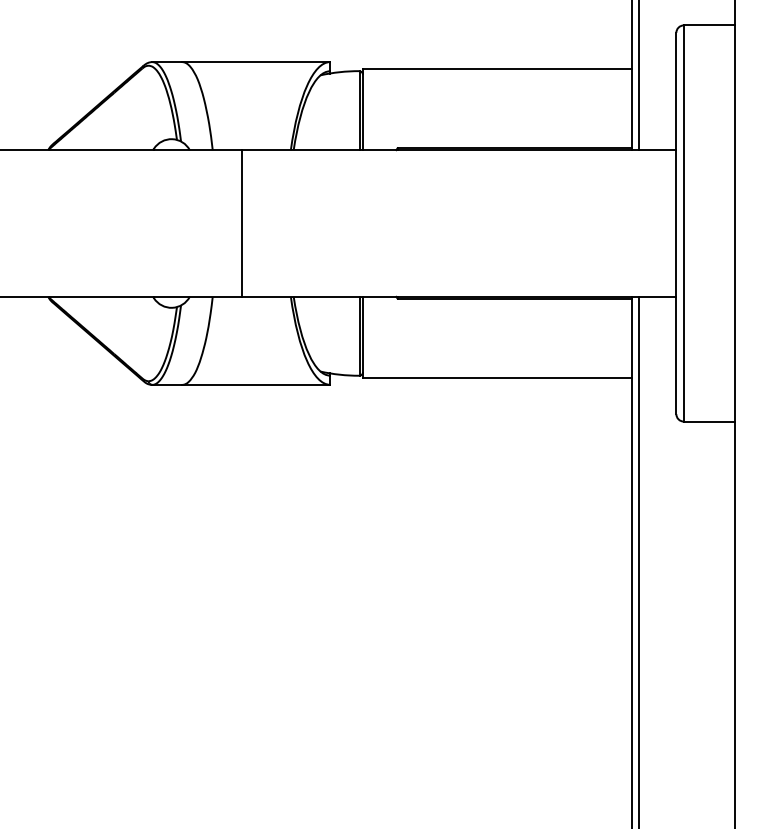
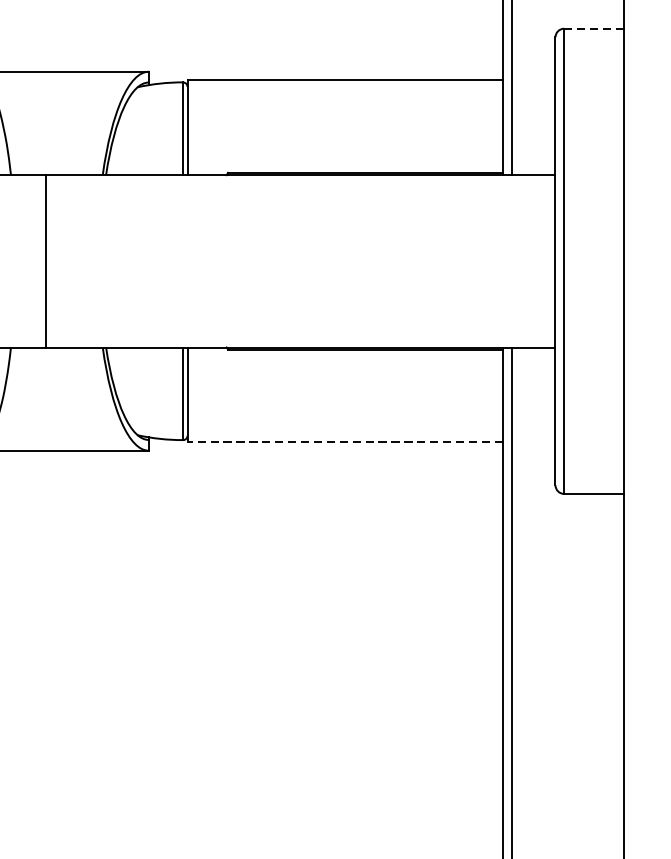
line: (709, 25) -> (594, 28), solid -> dashed
line: (496, 377) -> (344, 442), solid -> dashed

